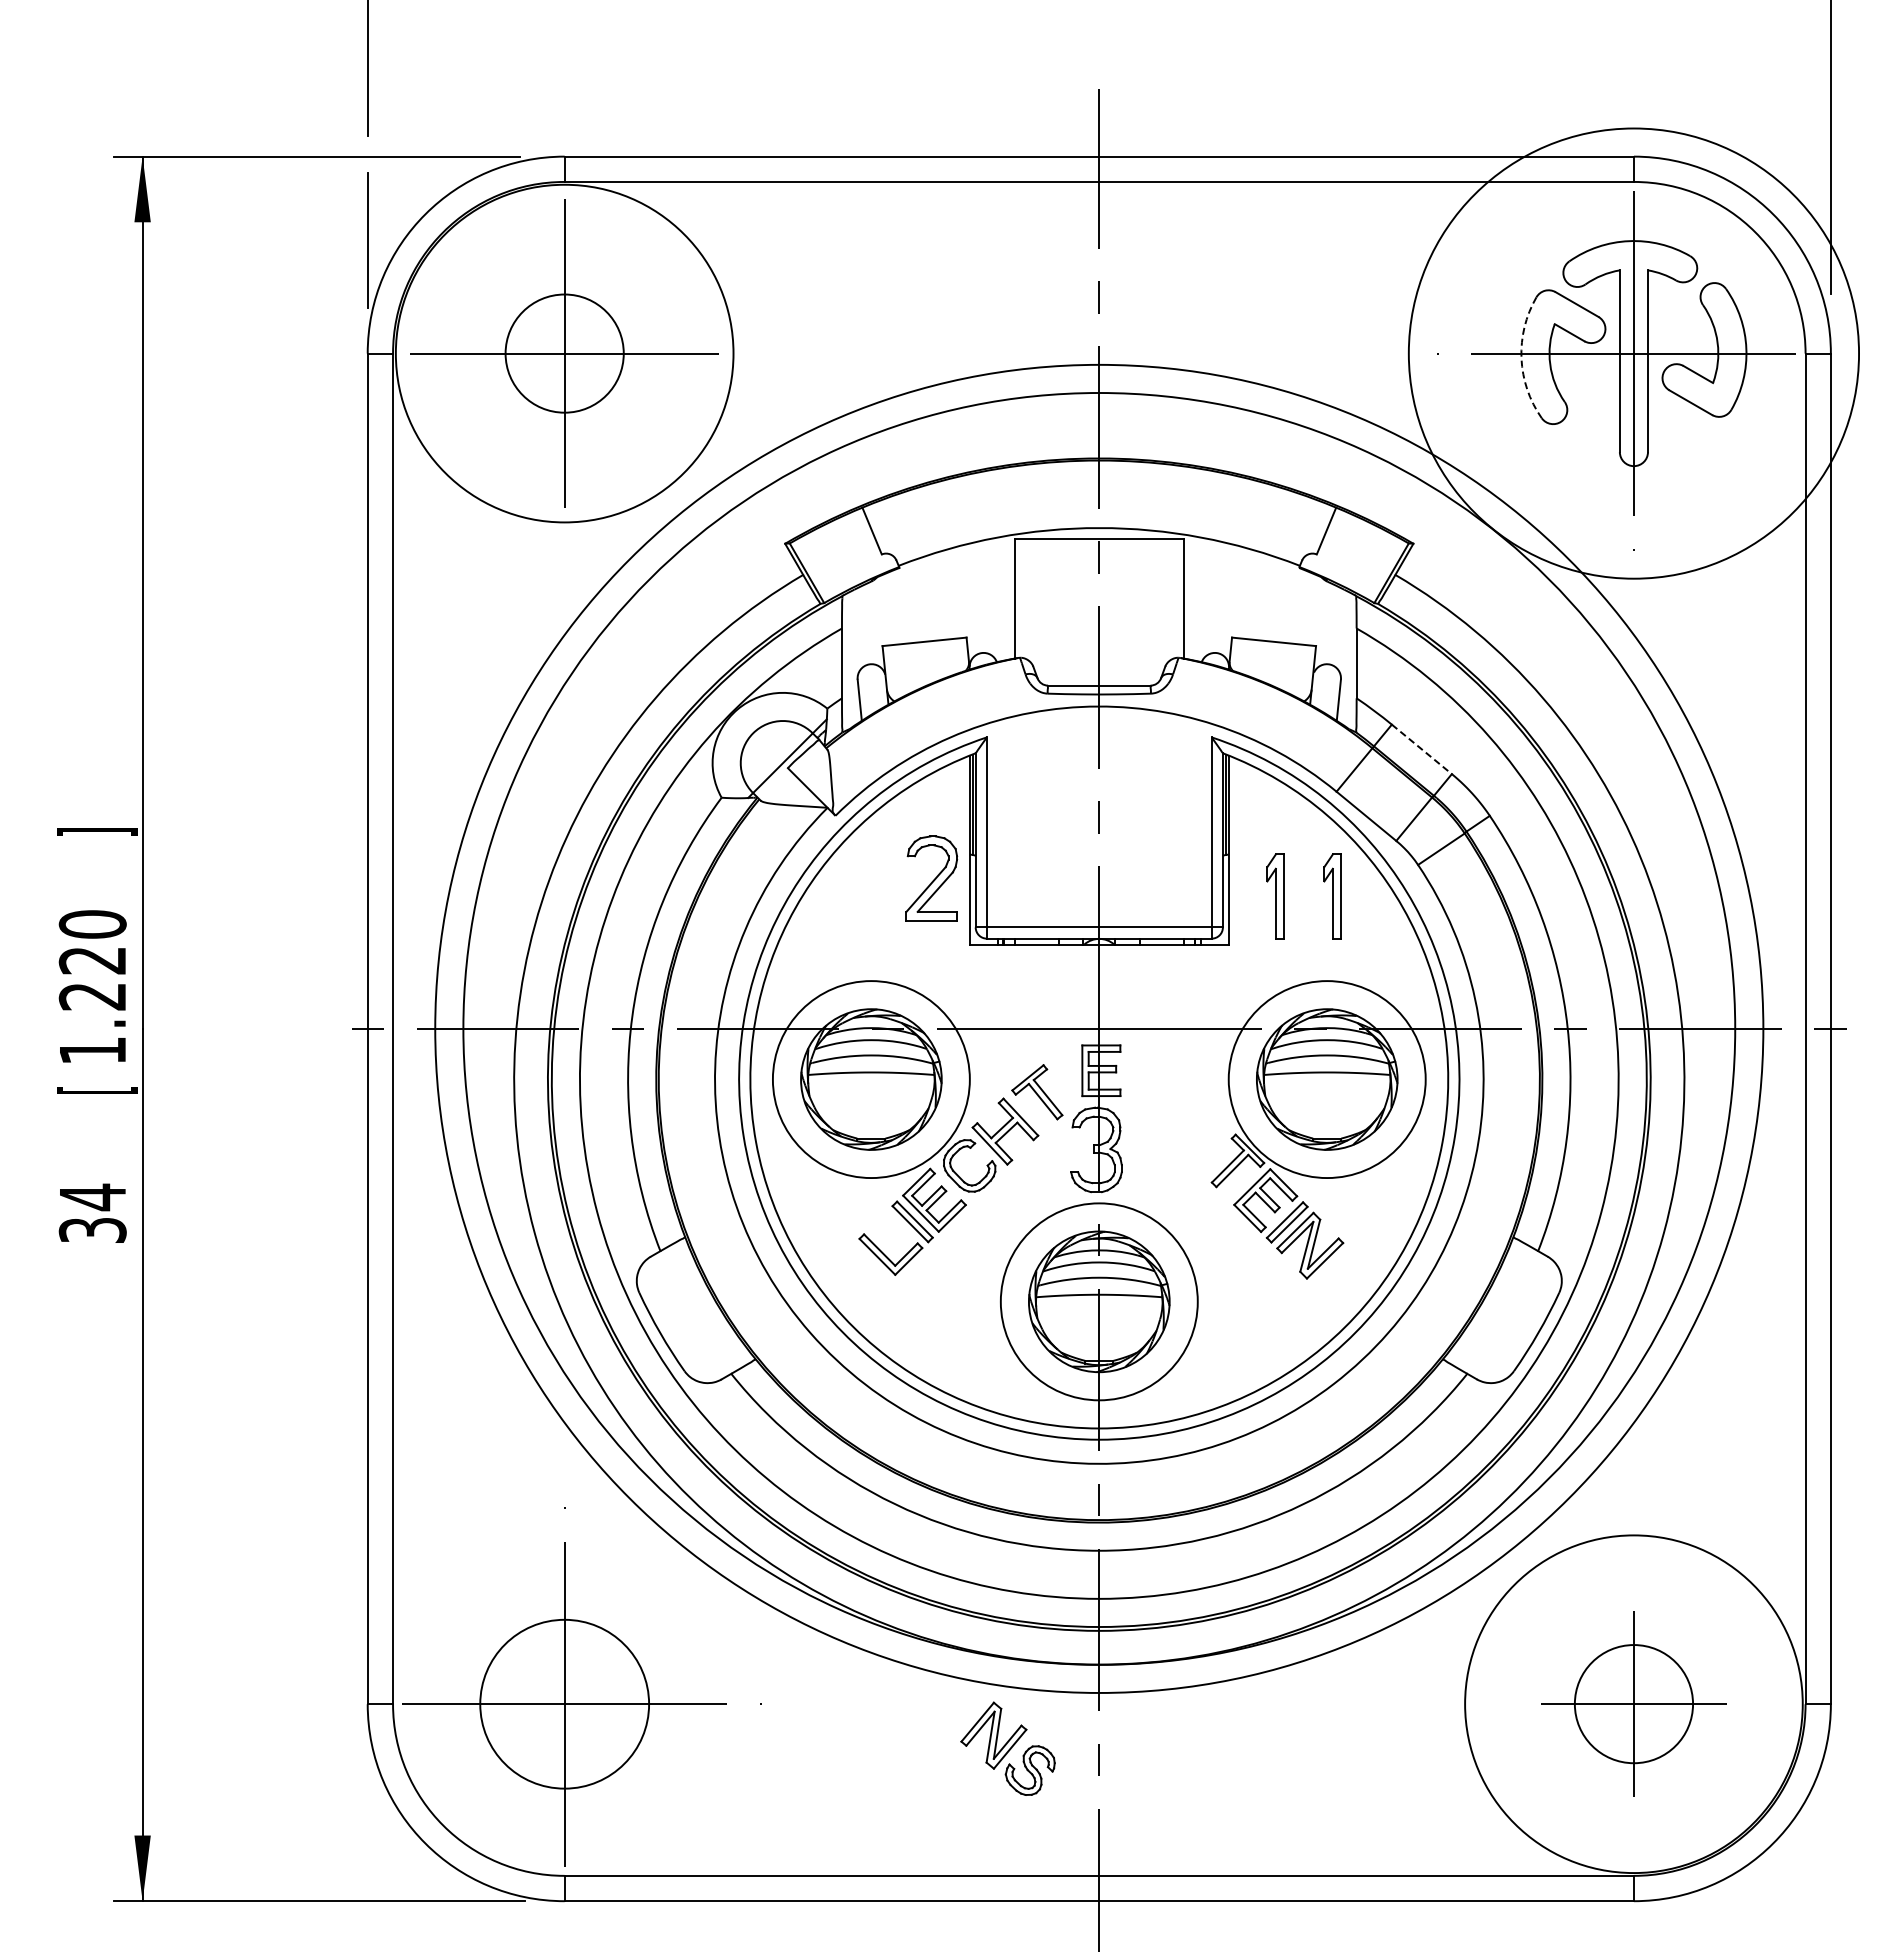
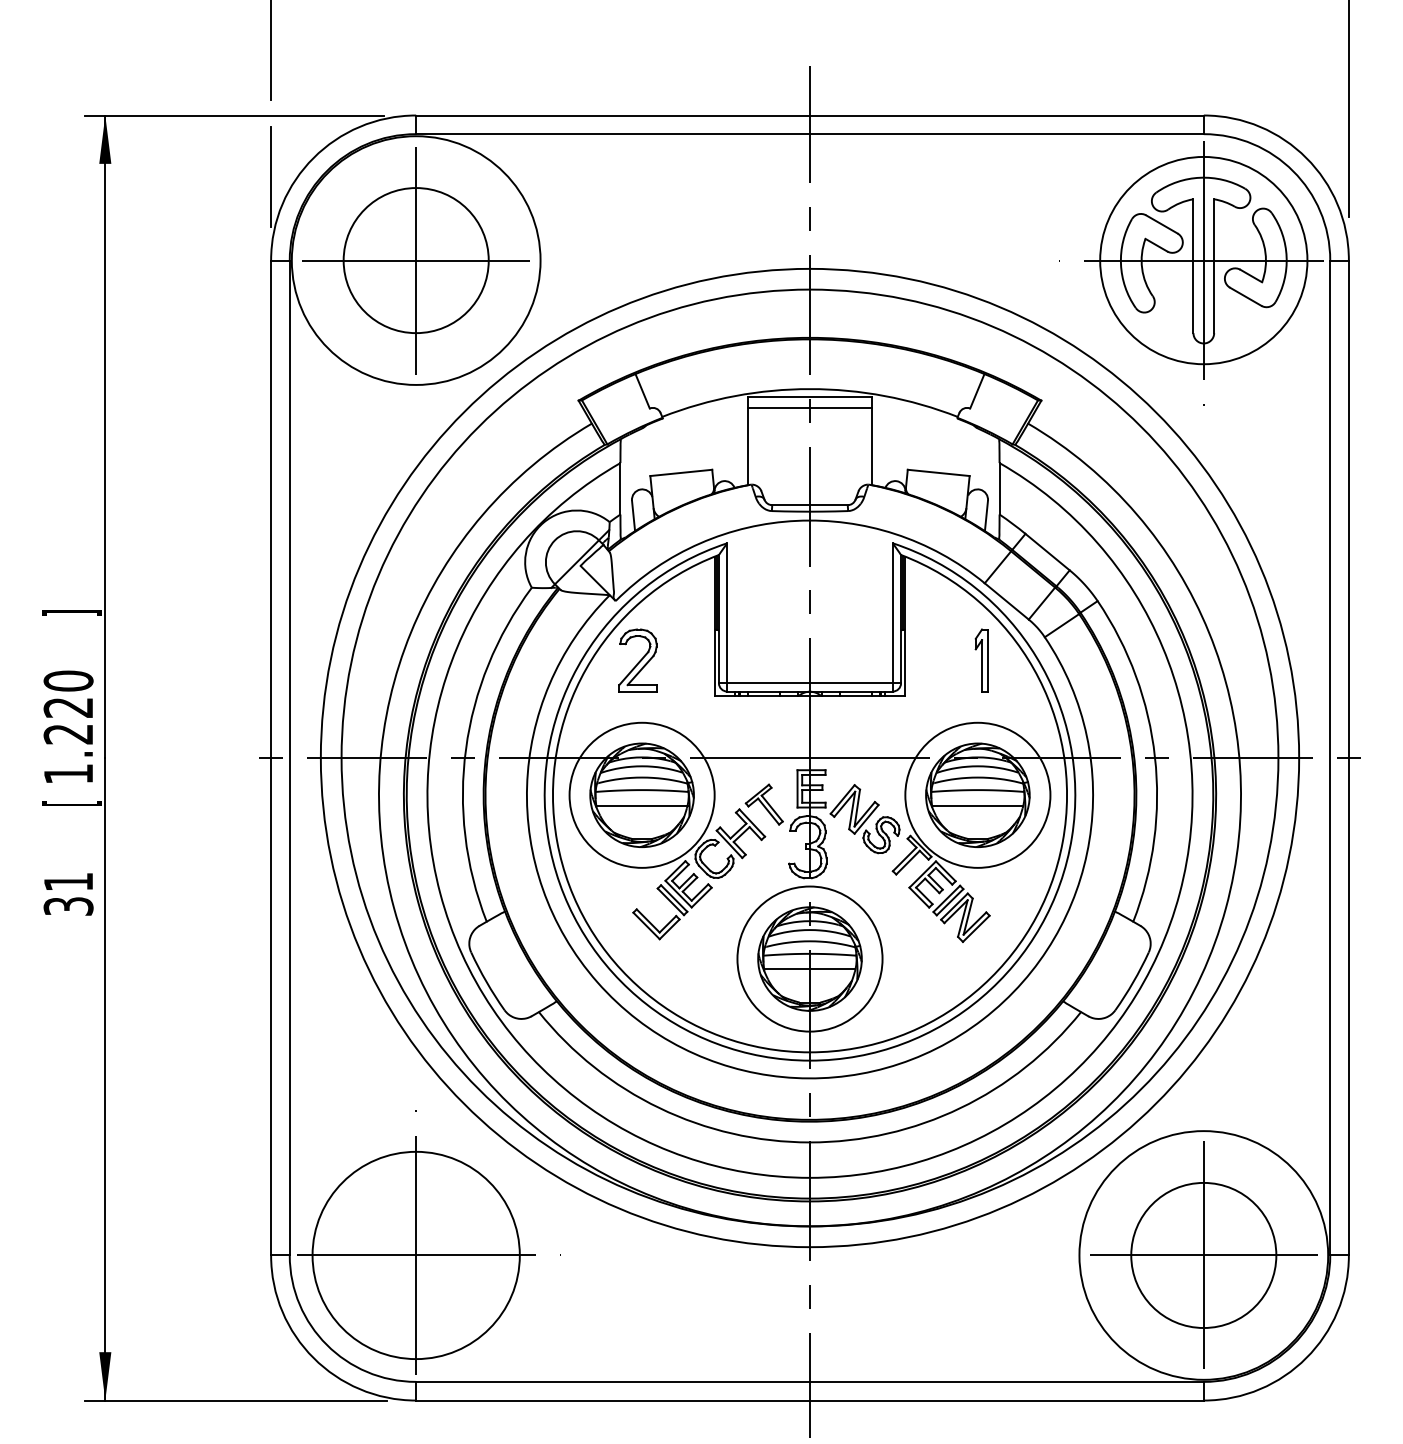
circle: (564, 353) -> (416, 260), size x1.67
circle: (1633, 353) -> (1203, 260), size x0.62
arc: (1521, 358) -> (1120, 264), dashed -> solid
line: (1098, 553) -> (809, 407), added
line: (1421, 749) -> (1047, 552), dashed -> solid
part: (931, 878) -> (637, 660), moved
part: (1275, 896) -> (939, 660), removed
line: (871, 1093) -> (642, 805), added
line: (1326, 1093) -> (977, 805), added
text: (92, 1197) -> (68, 882), 34 -> 31
line: (1098, 1315) -> (809, 969), added
circle: (564, 1703) -> (416, 1254), size x1.67
part: (1633, 1703) -> (1203, 1254), size x1.67
part: (1007, 1748) -> (864, 818), moved

